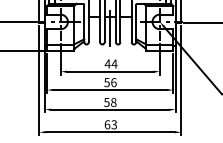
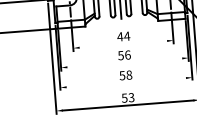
line: (109, 71) -> (122, 44), removed
line: (110, 90) -> (125, 63), removed
line: (110, 109) -> (126, 82), removed
text: (107, 124) -> (124, 97), 63 -> 53

